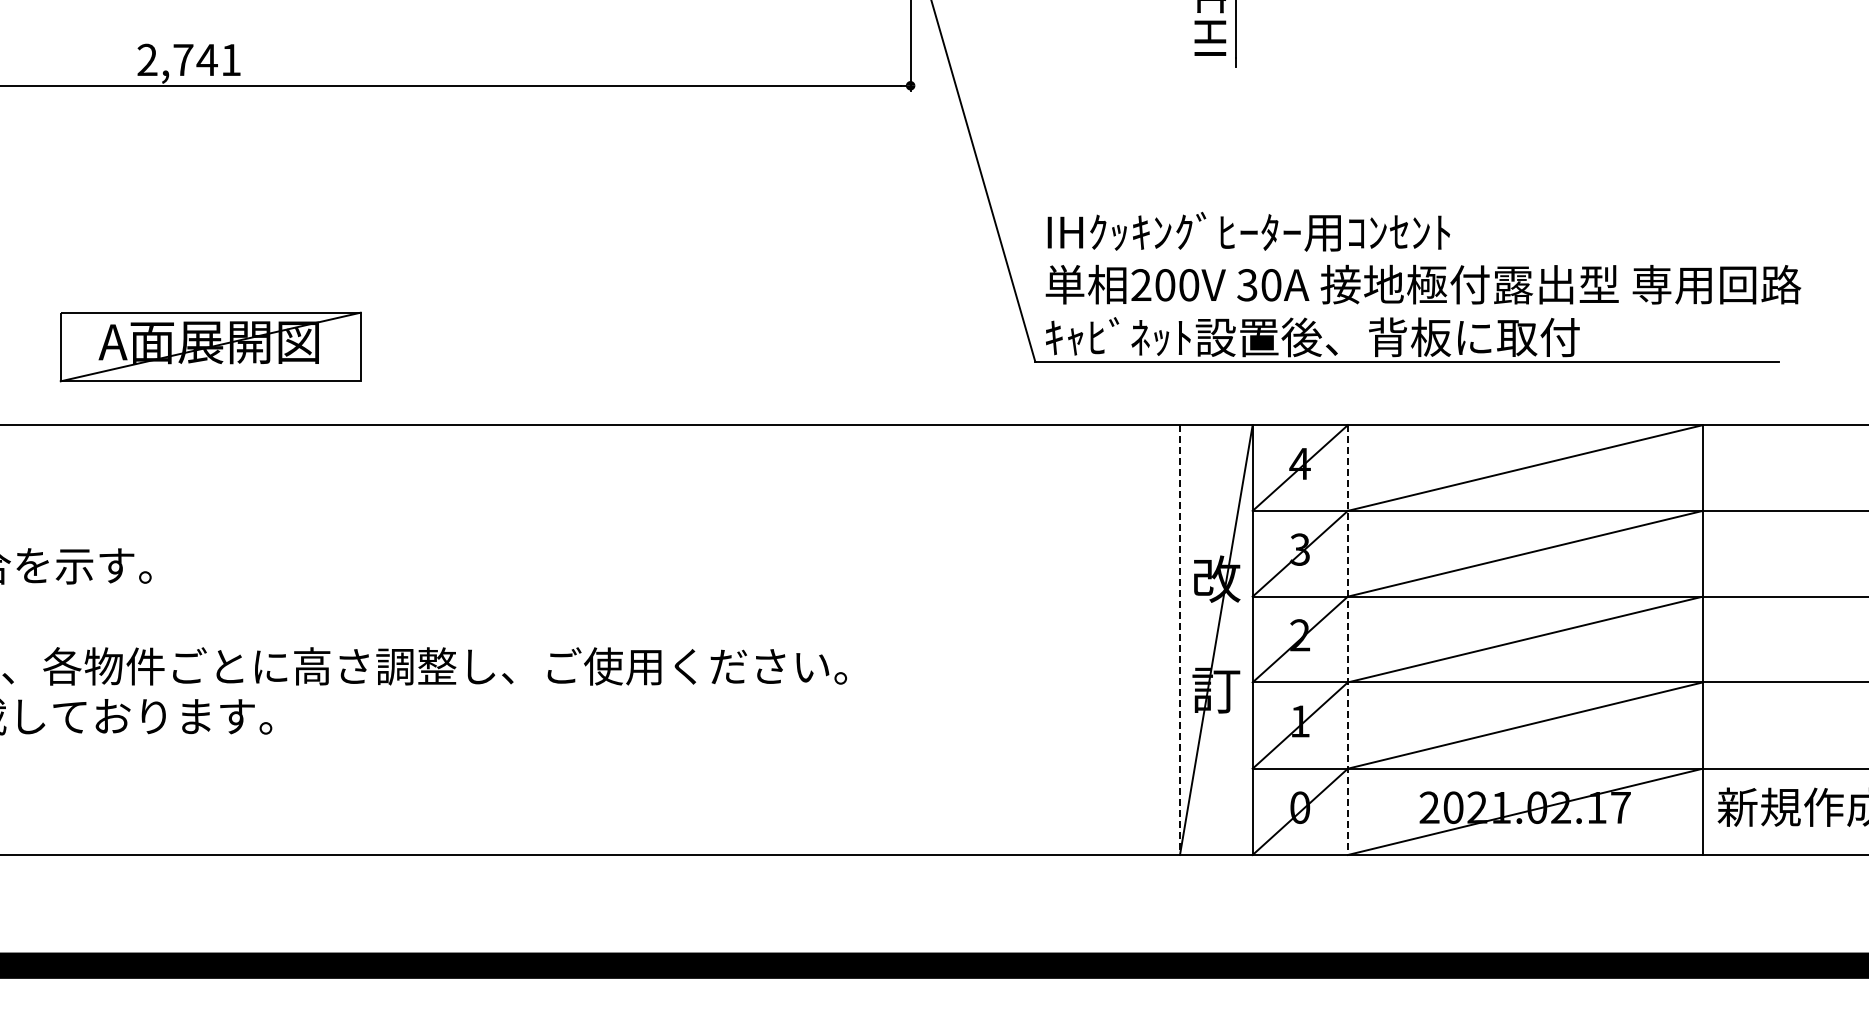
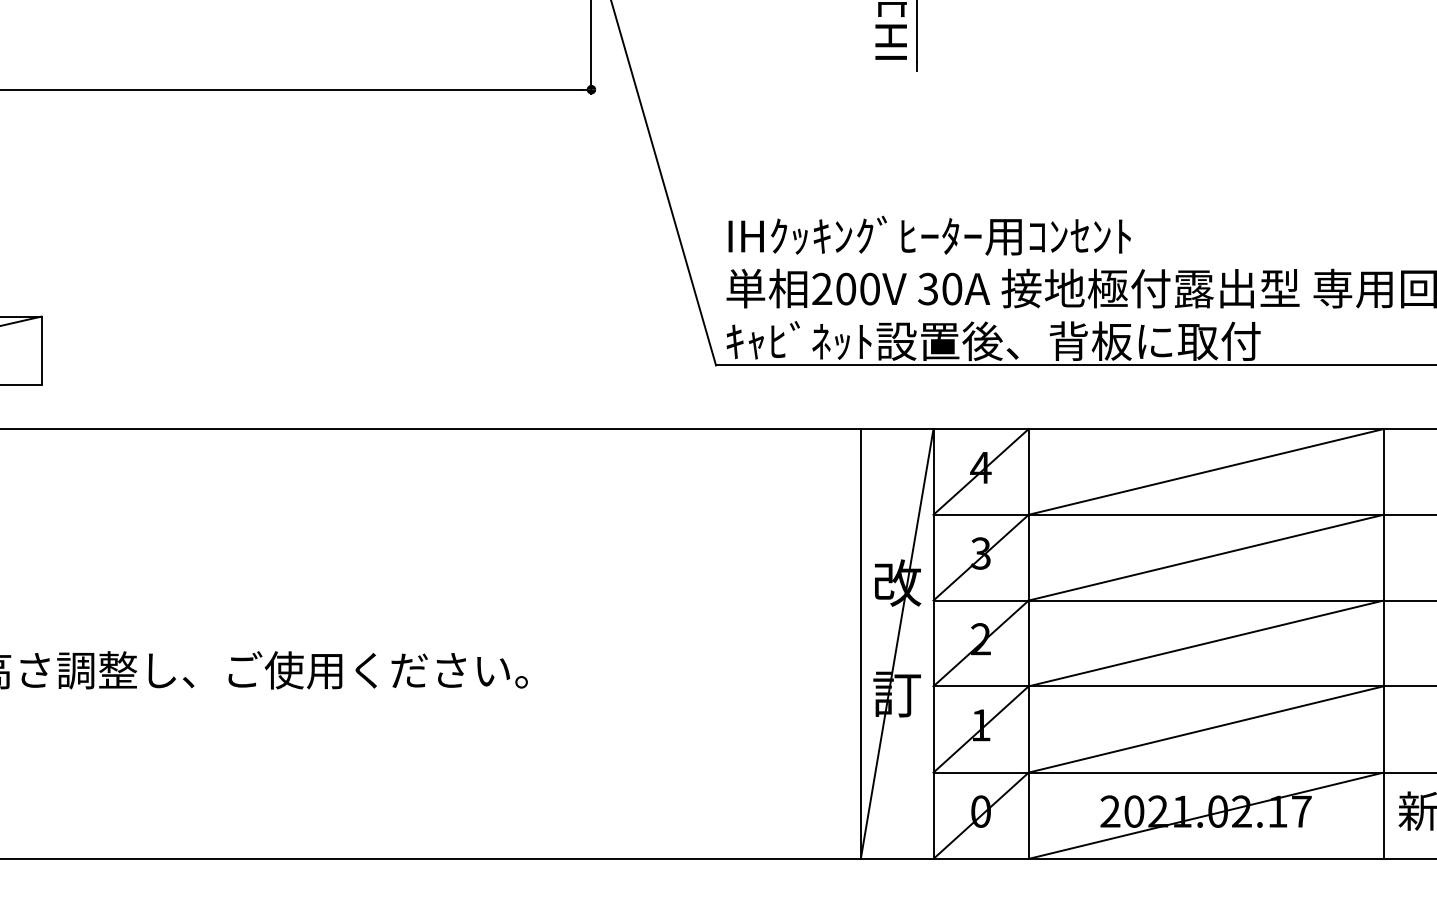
line: (1180, 640) -> (861, 644), dashed -> solid
line: (1347, 640) -> (1028, 644), dashed -> solid

